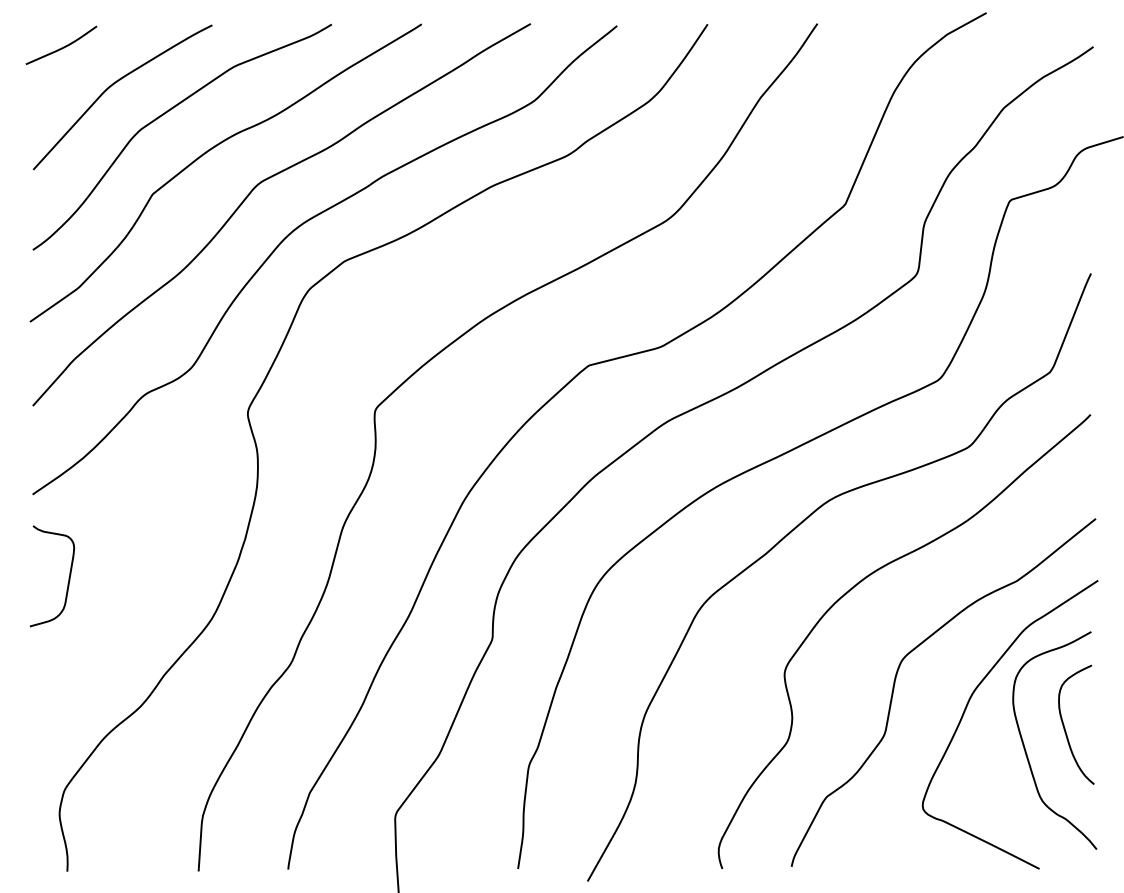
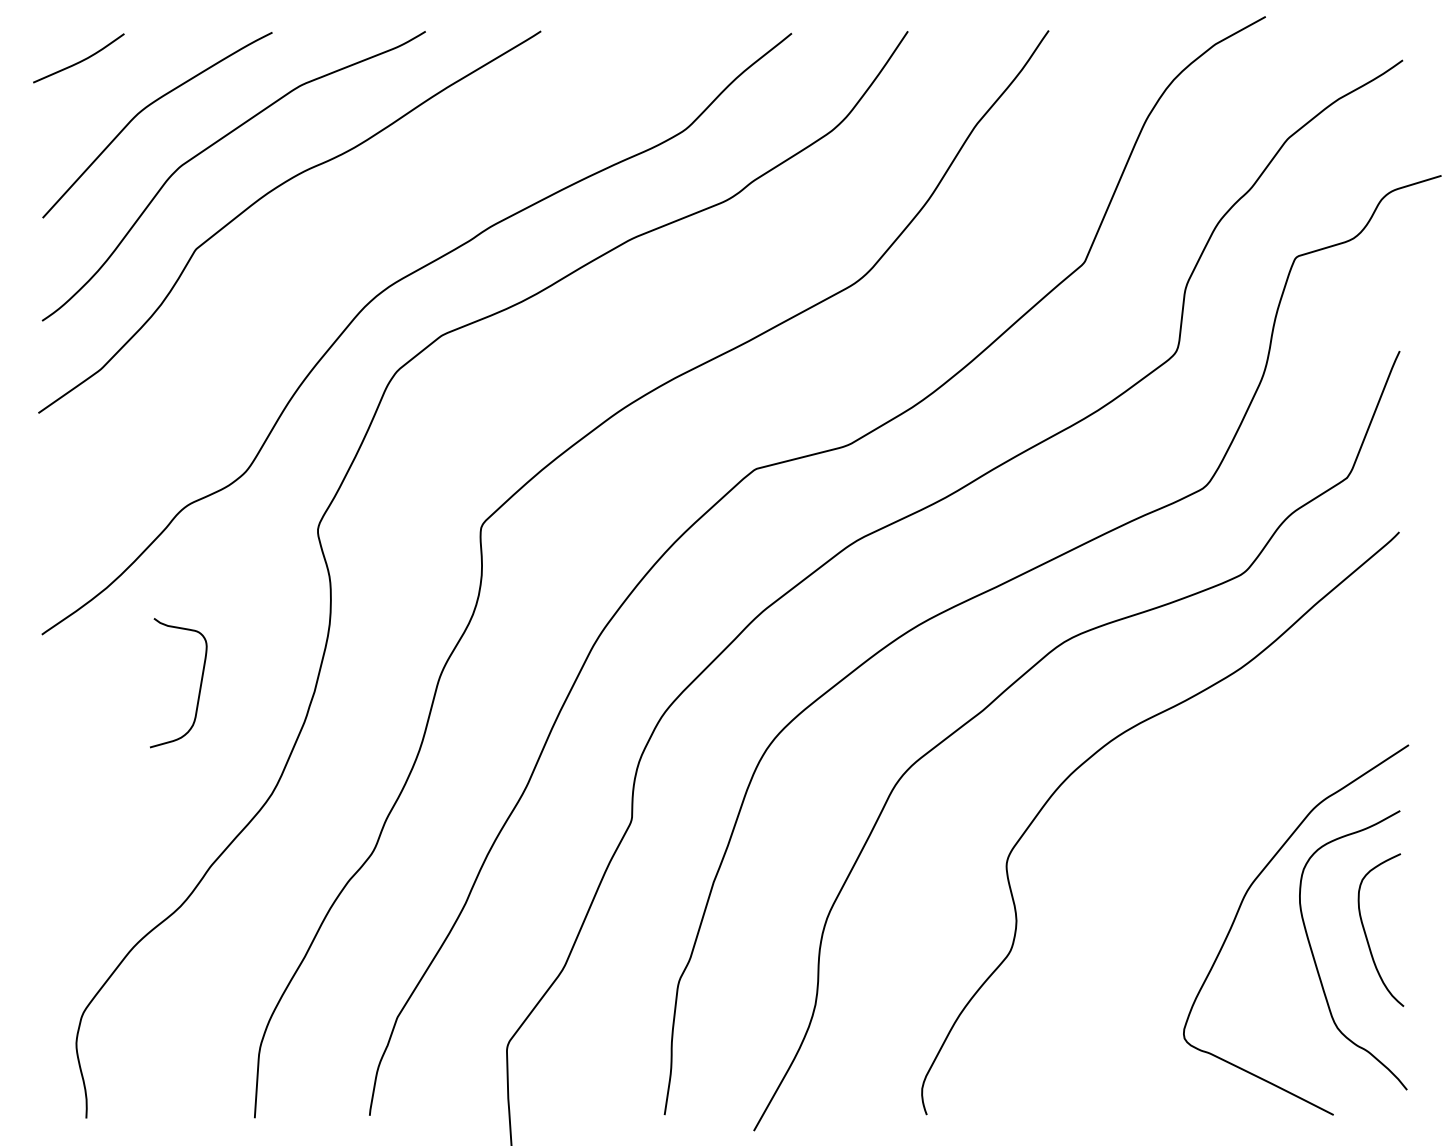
curve: (251, 193) -> (322, 248), removed
curve: (68, 577) -> (199, 684), moved
curve: (895, 683) -> (1148, 877), removed

